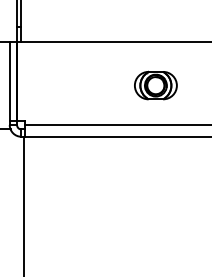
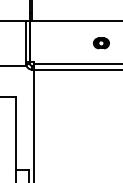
part: (155, 85) -> (101, 43), size x0.7

